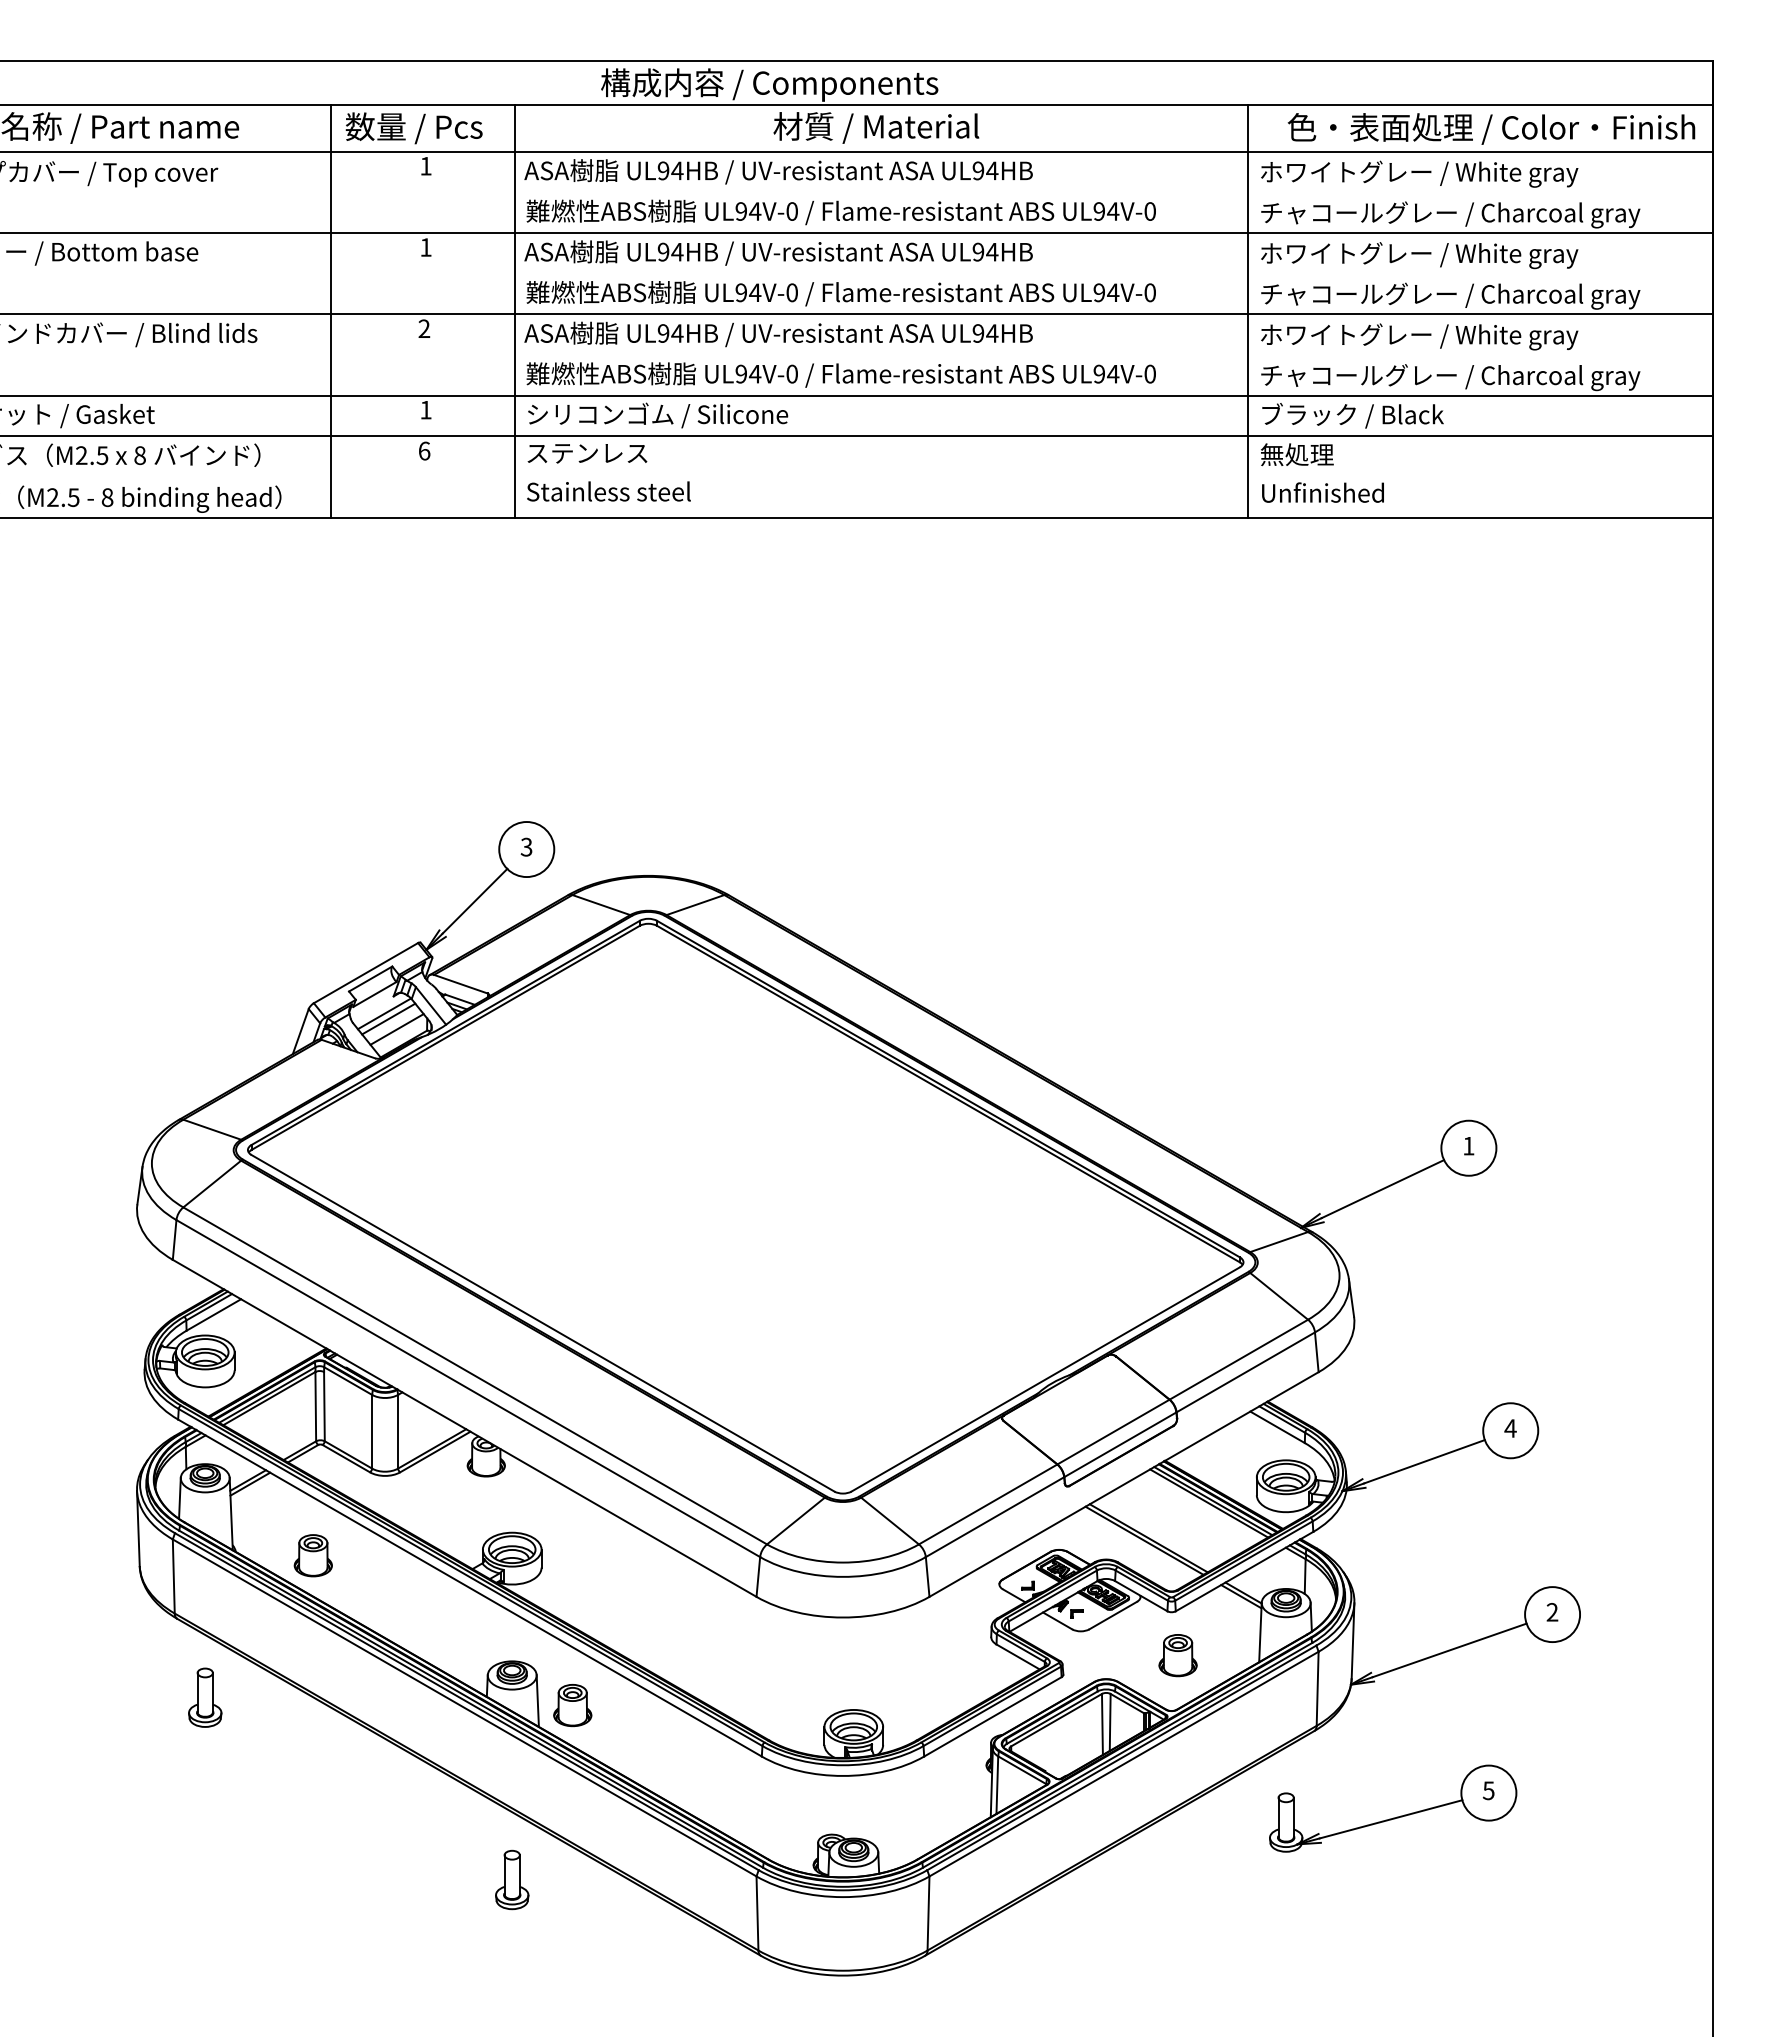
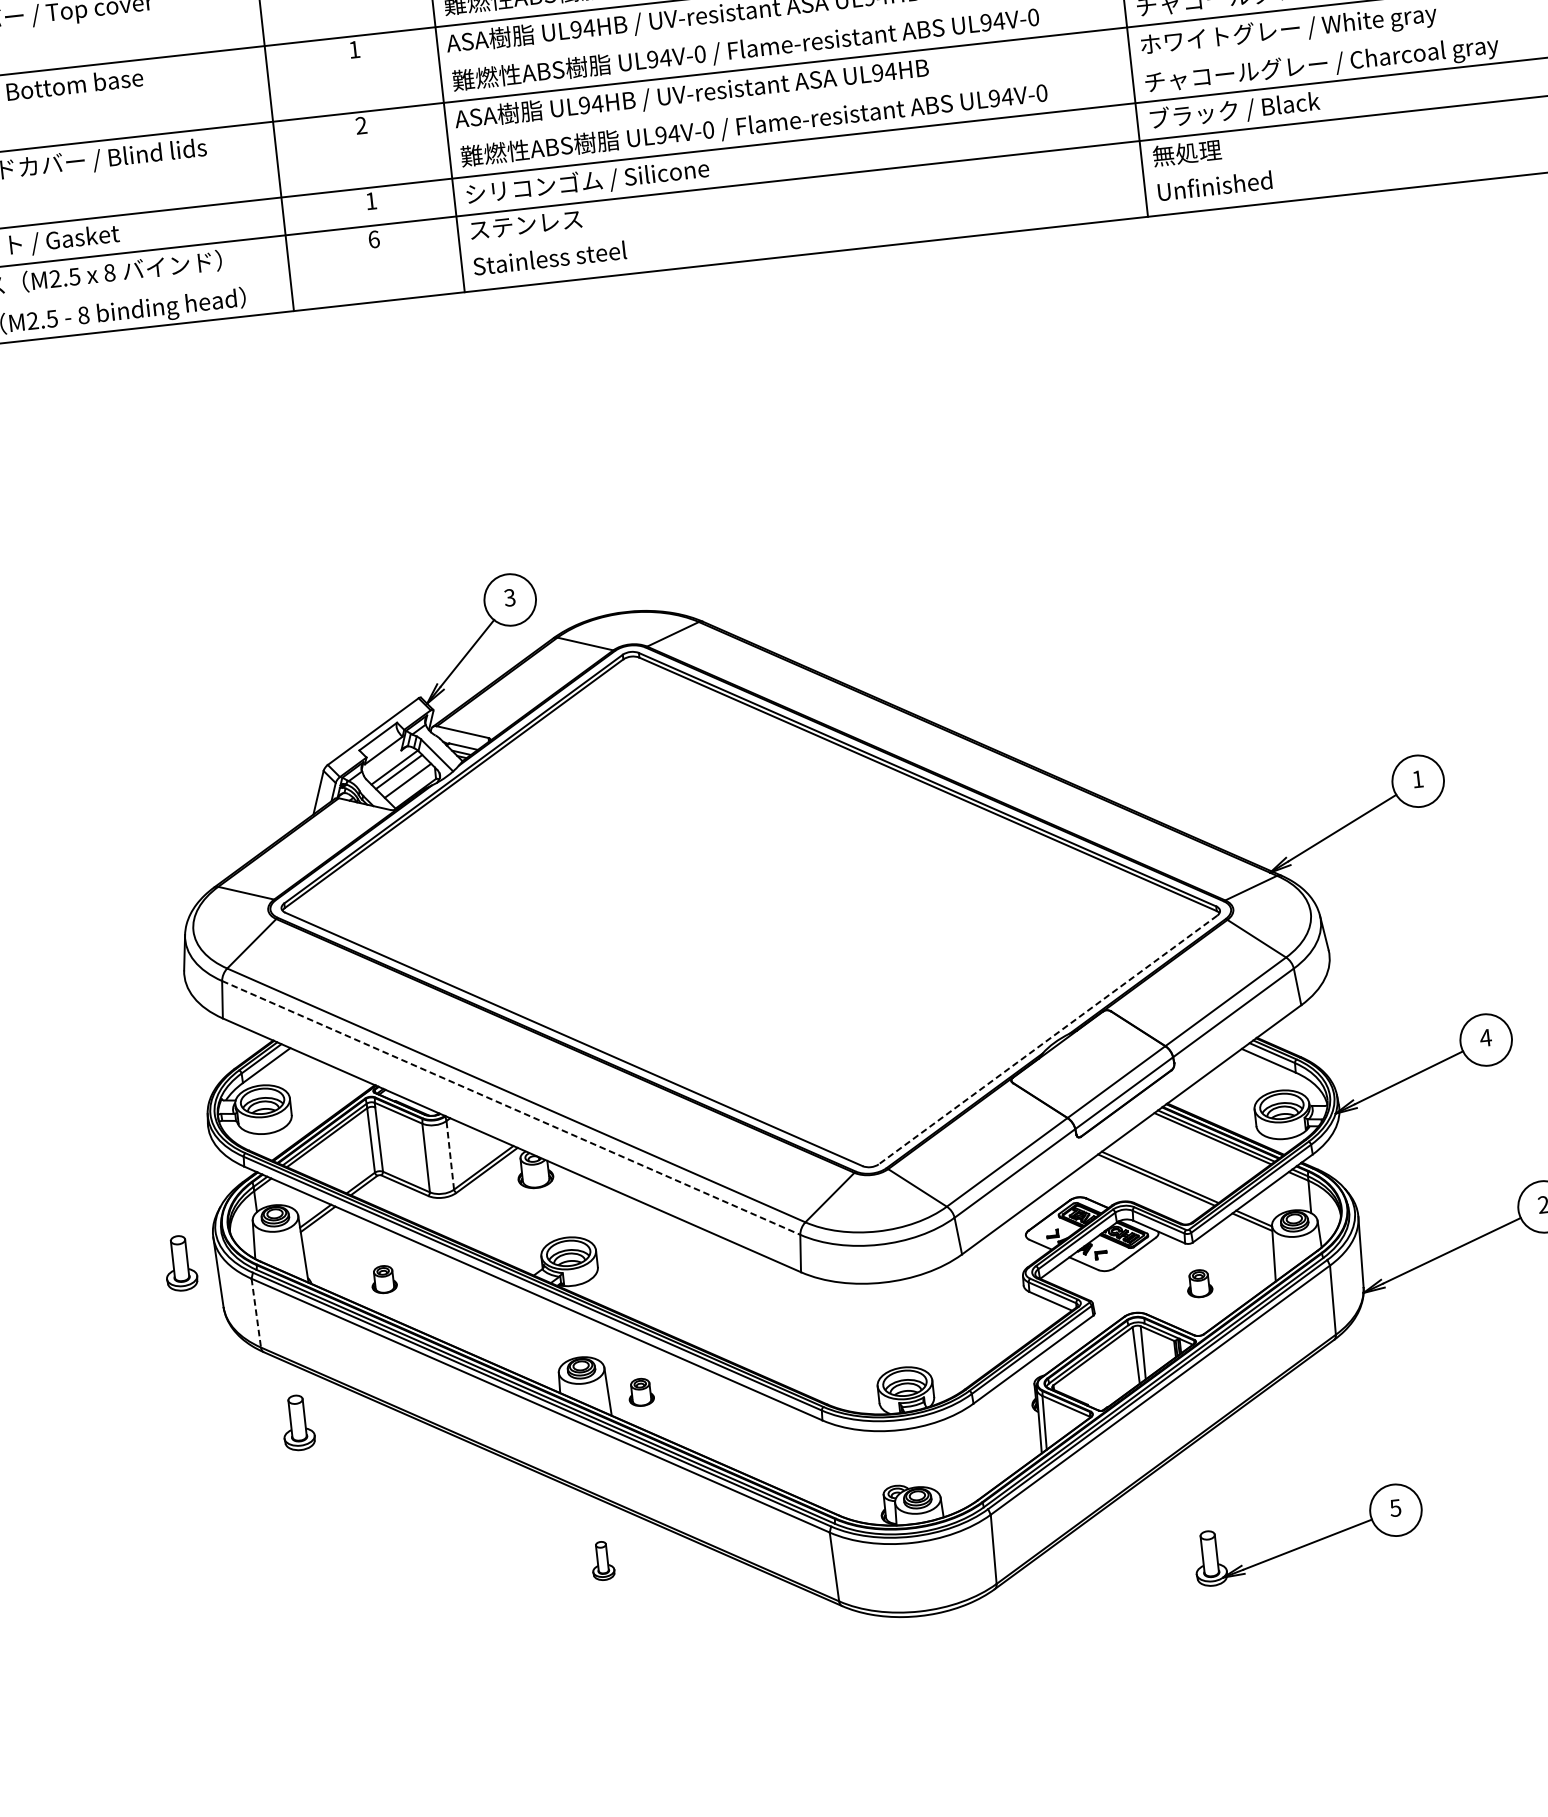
line: (1045, 1379) -> (1047, 1040), solid -> dashed
line: (468, 1388) -> (511, 1107), solid -> dashed
line: (398, 1431) -> (450, 1155), solid -> dashed
part: (99, 1514) -> (180, 1263), added
part: (312, 1555) -> (383, 1279), size x0.7
line: (173, 1576) -> (256, 1313), solid -> dashed
part: (1177, 1655) -> (1199, 1283), size x0.7
part: (572, 1705) -> (640, 1392), size x0.7
part: (1396, 1816) -> (1312, 1541), moved
part: (512, 1879) -> (602, 1560), size x0.7

